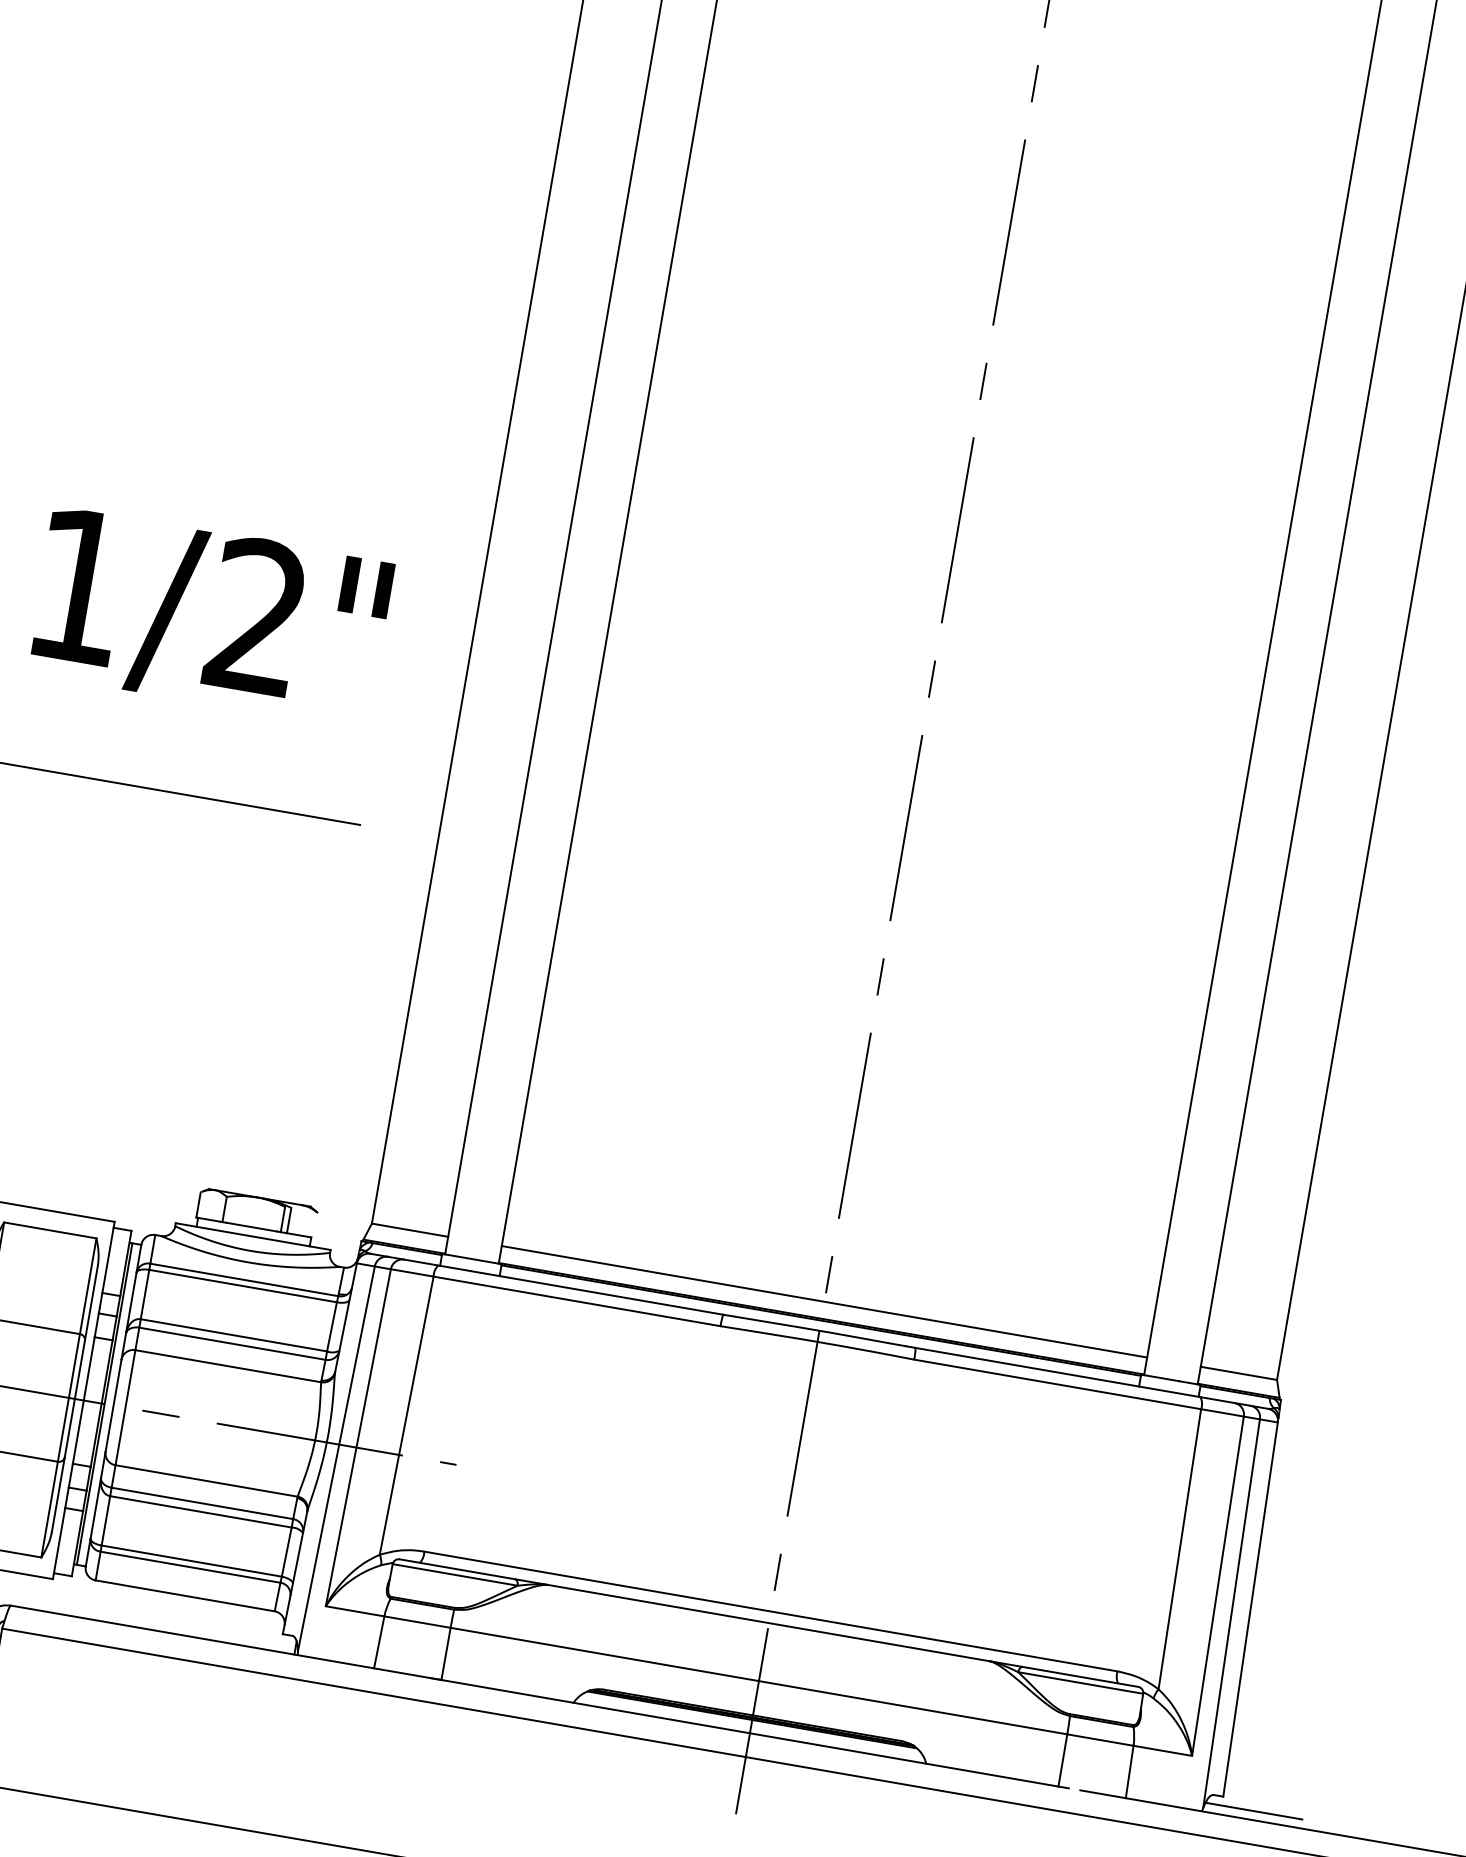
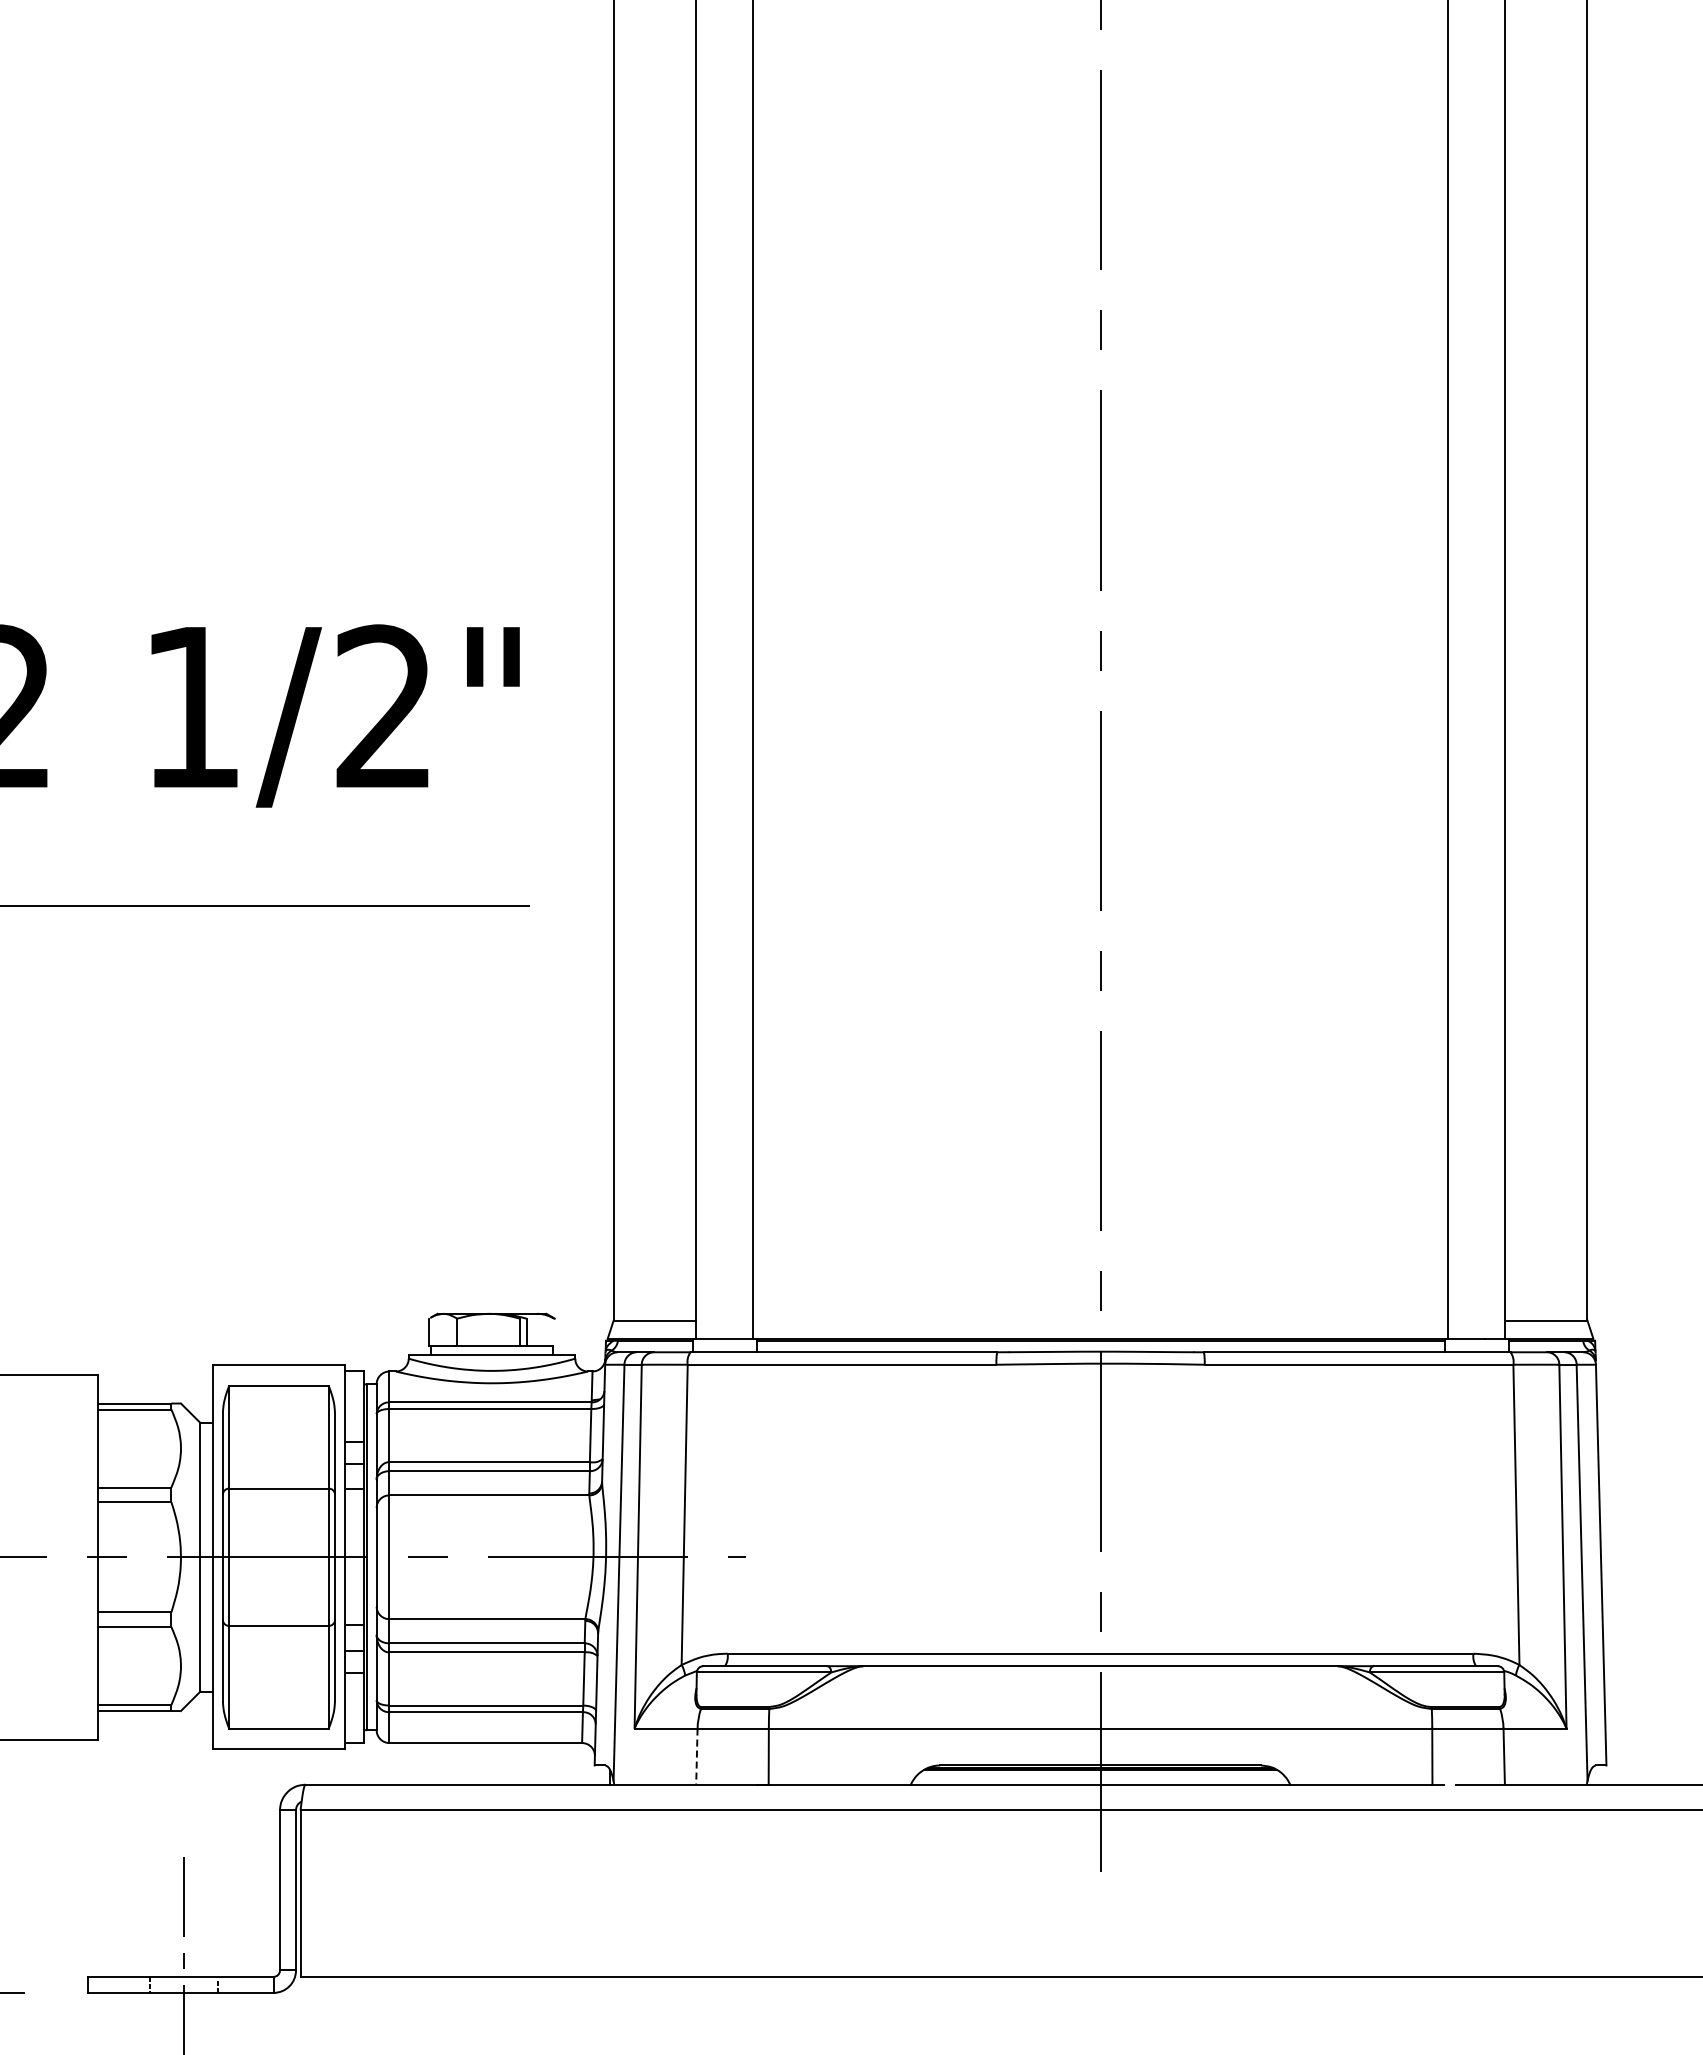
line: (824, 1301) -> (1100, 1320), removed
line: (378, 1643) -> (696, 1757), solid -> dashed
line: (1254, 1811) -> (1641, 1775), removed

